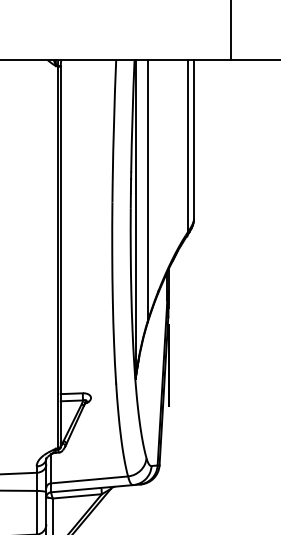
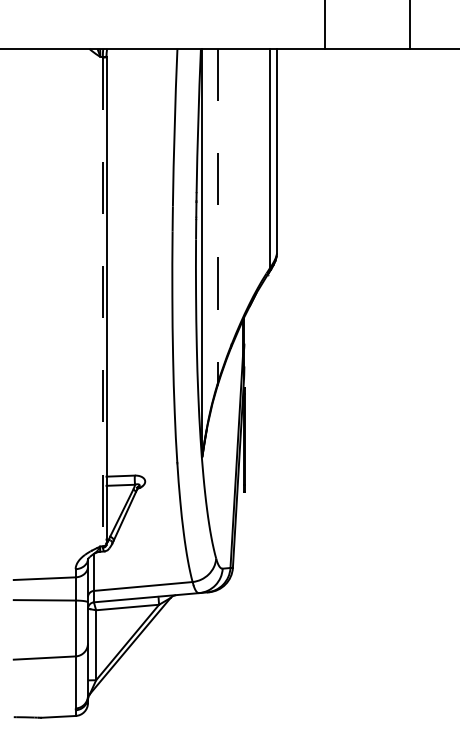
line: (147, 190) -> (217, 216), solid -> dashed
line: (57, 258) -> (102, 302), solid -> dashed

